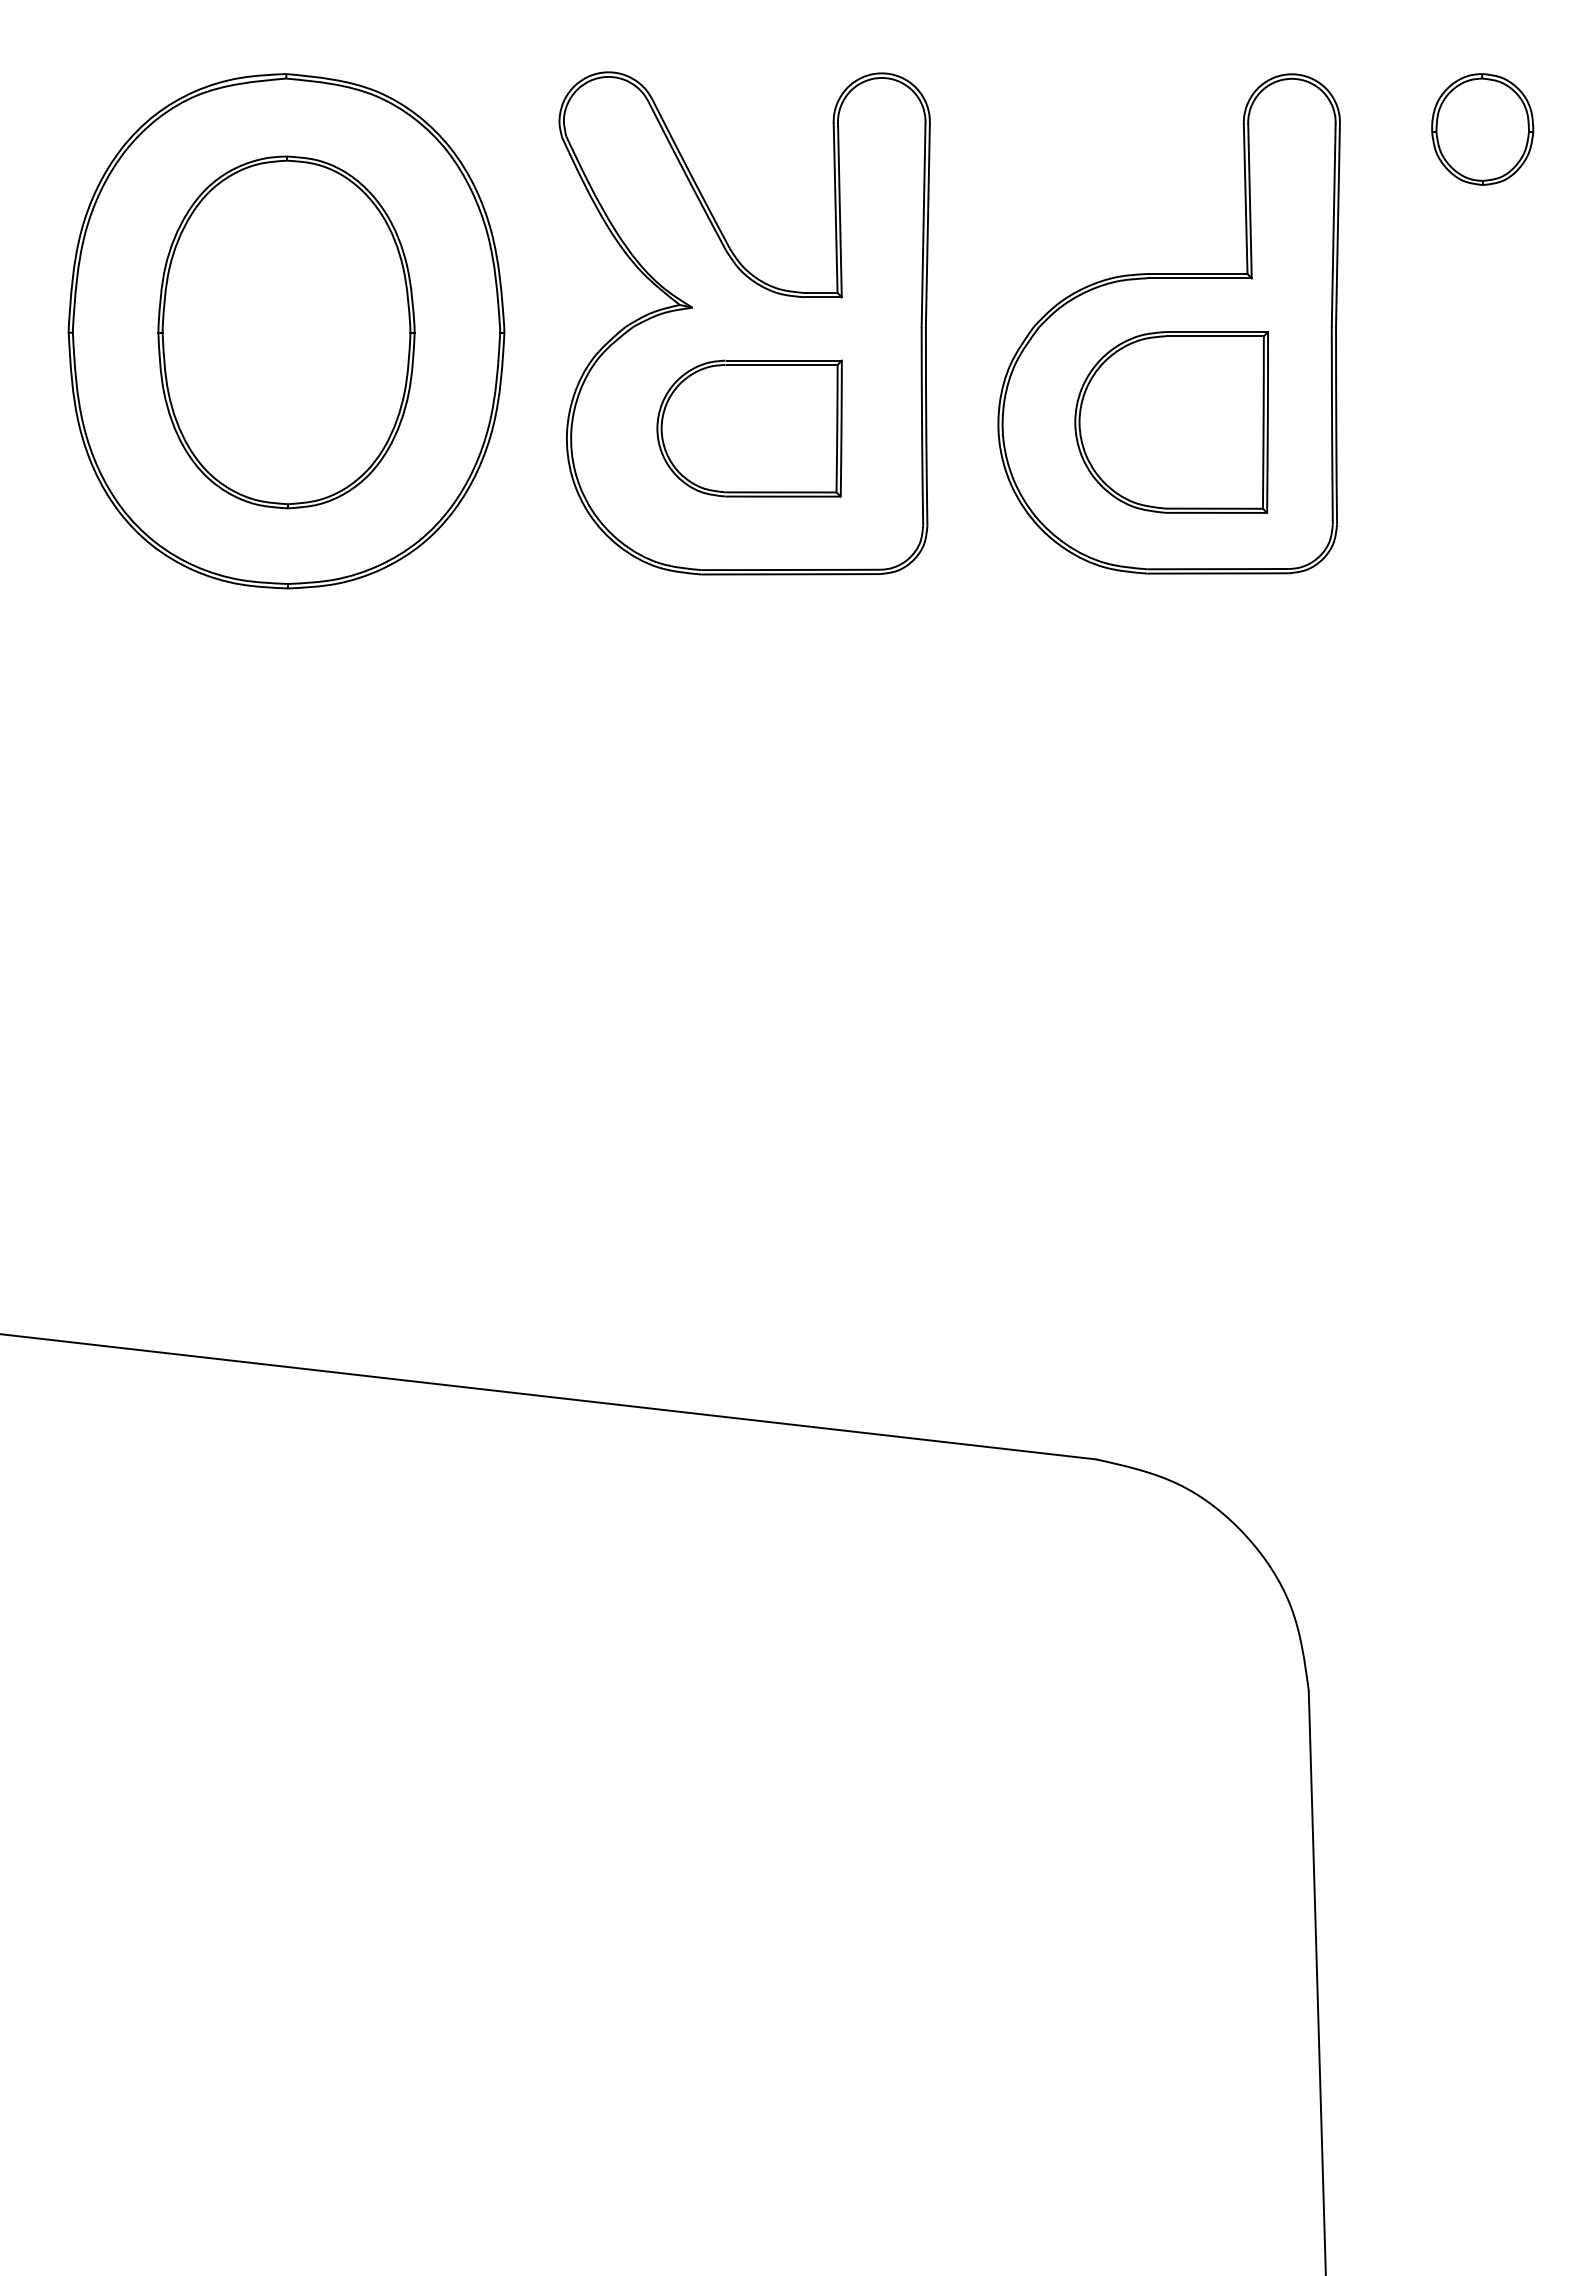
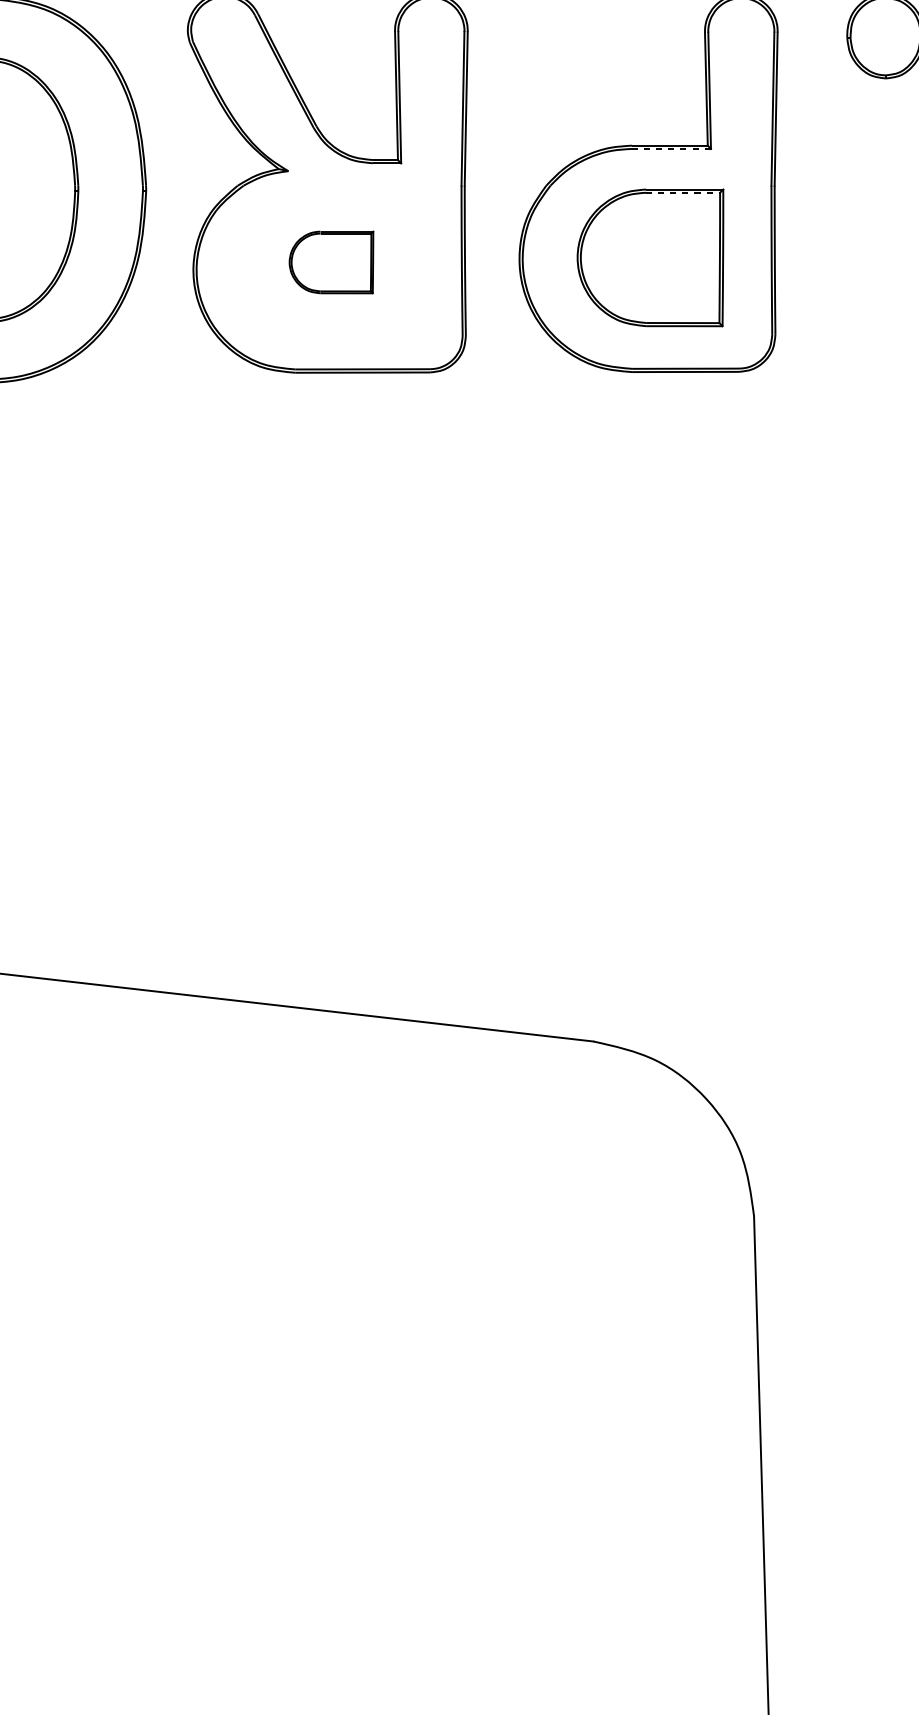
line: (1199, 278) -> (671, 149), solid -> dashed
line: (1215, 336) -> (683, 192), solid -> dashed
part: (749, 428) -> (331, 262), size x0.6

